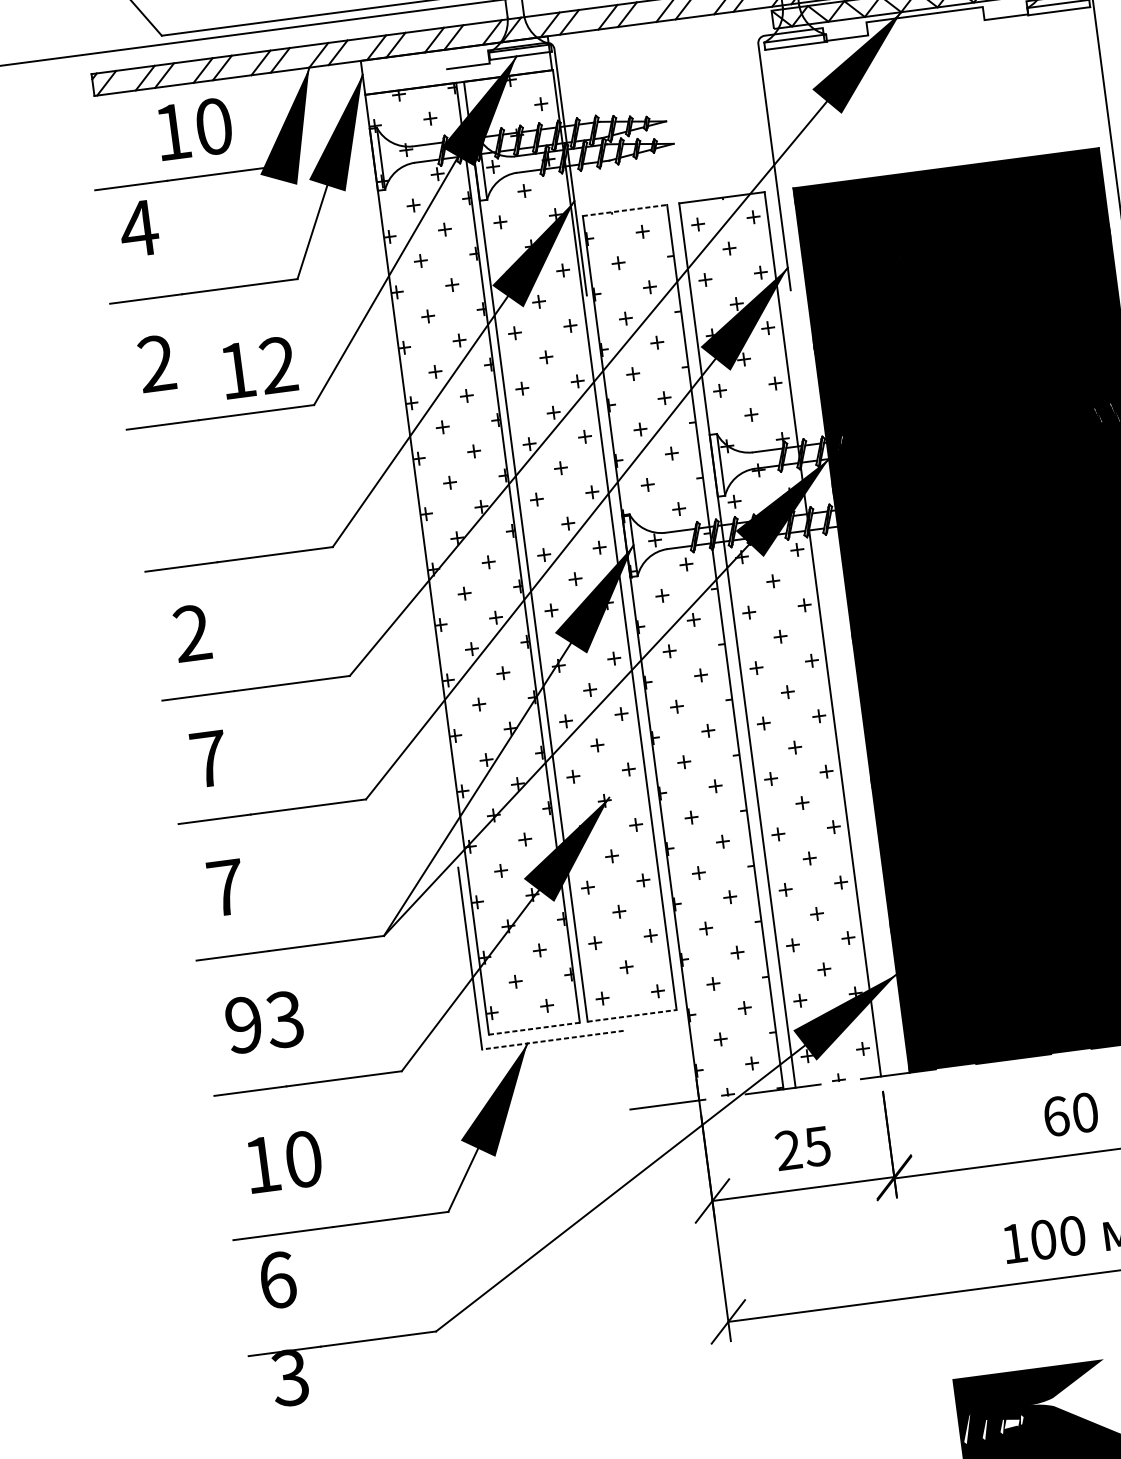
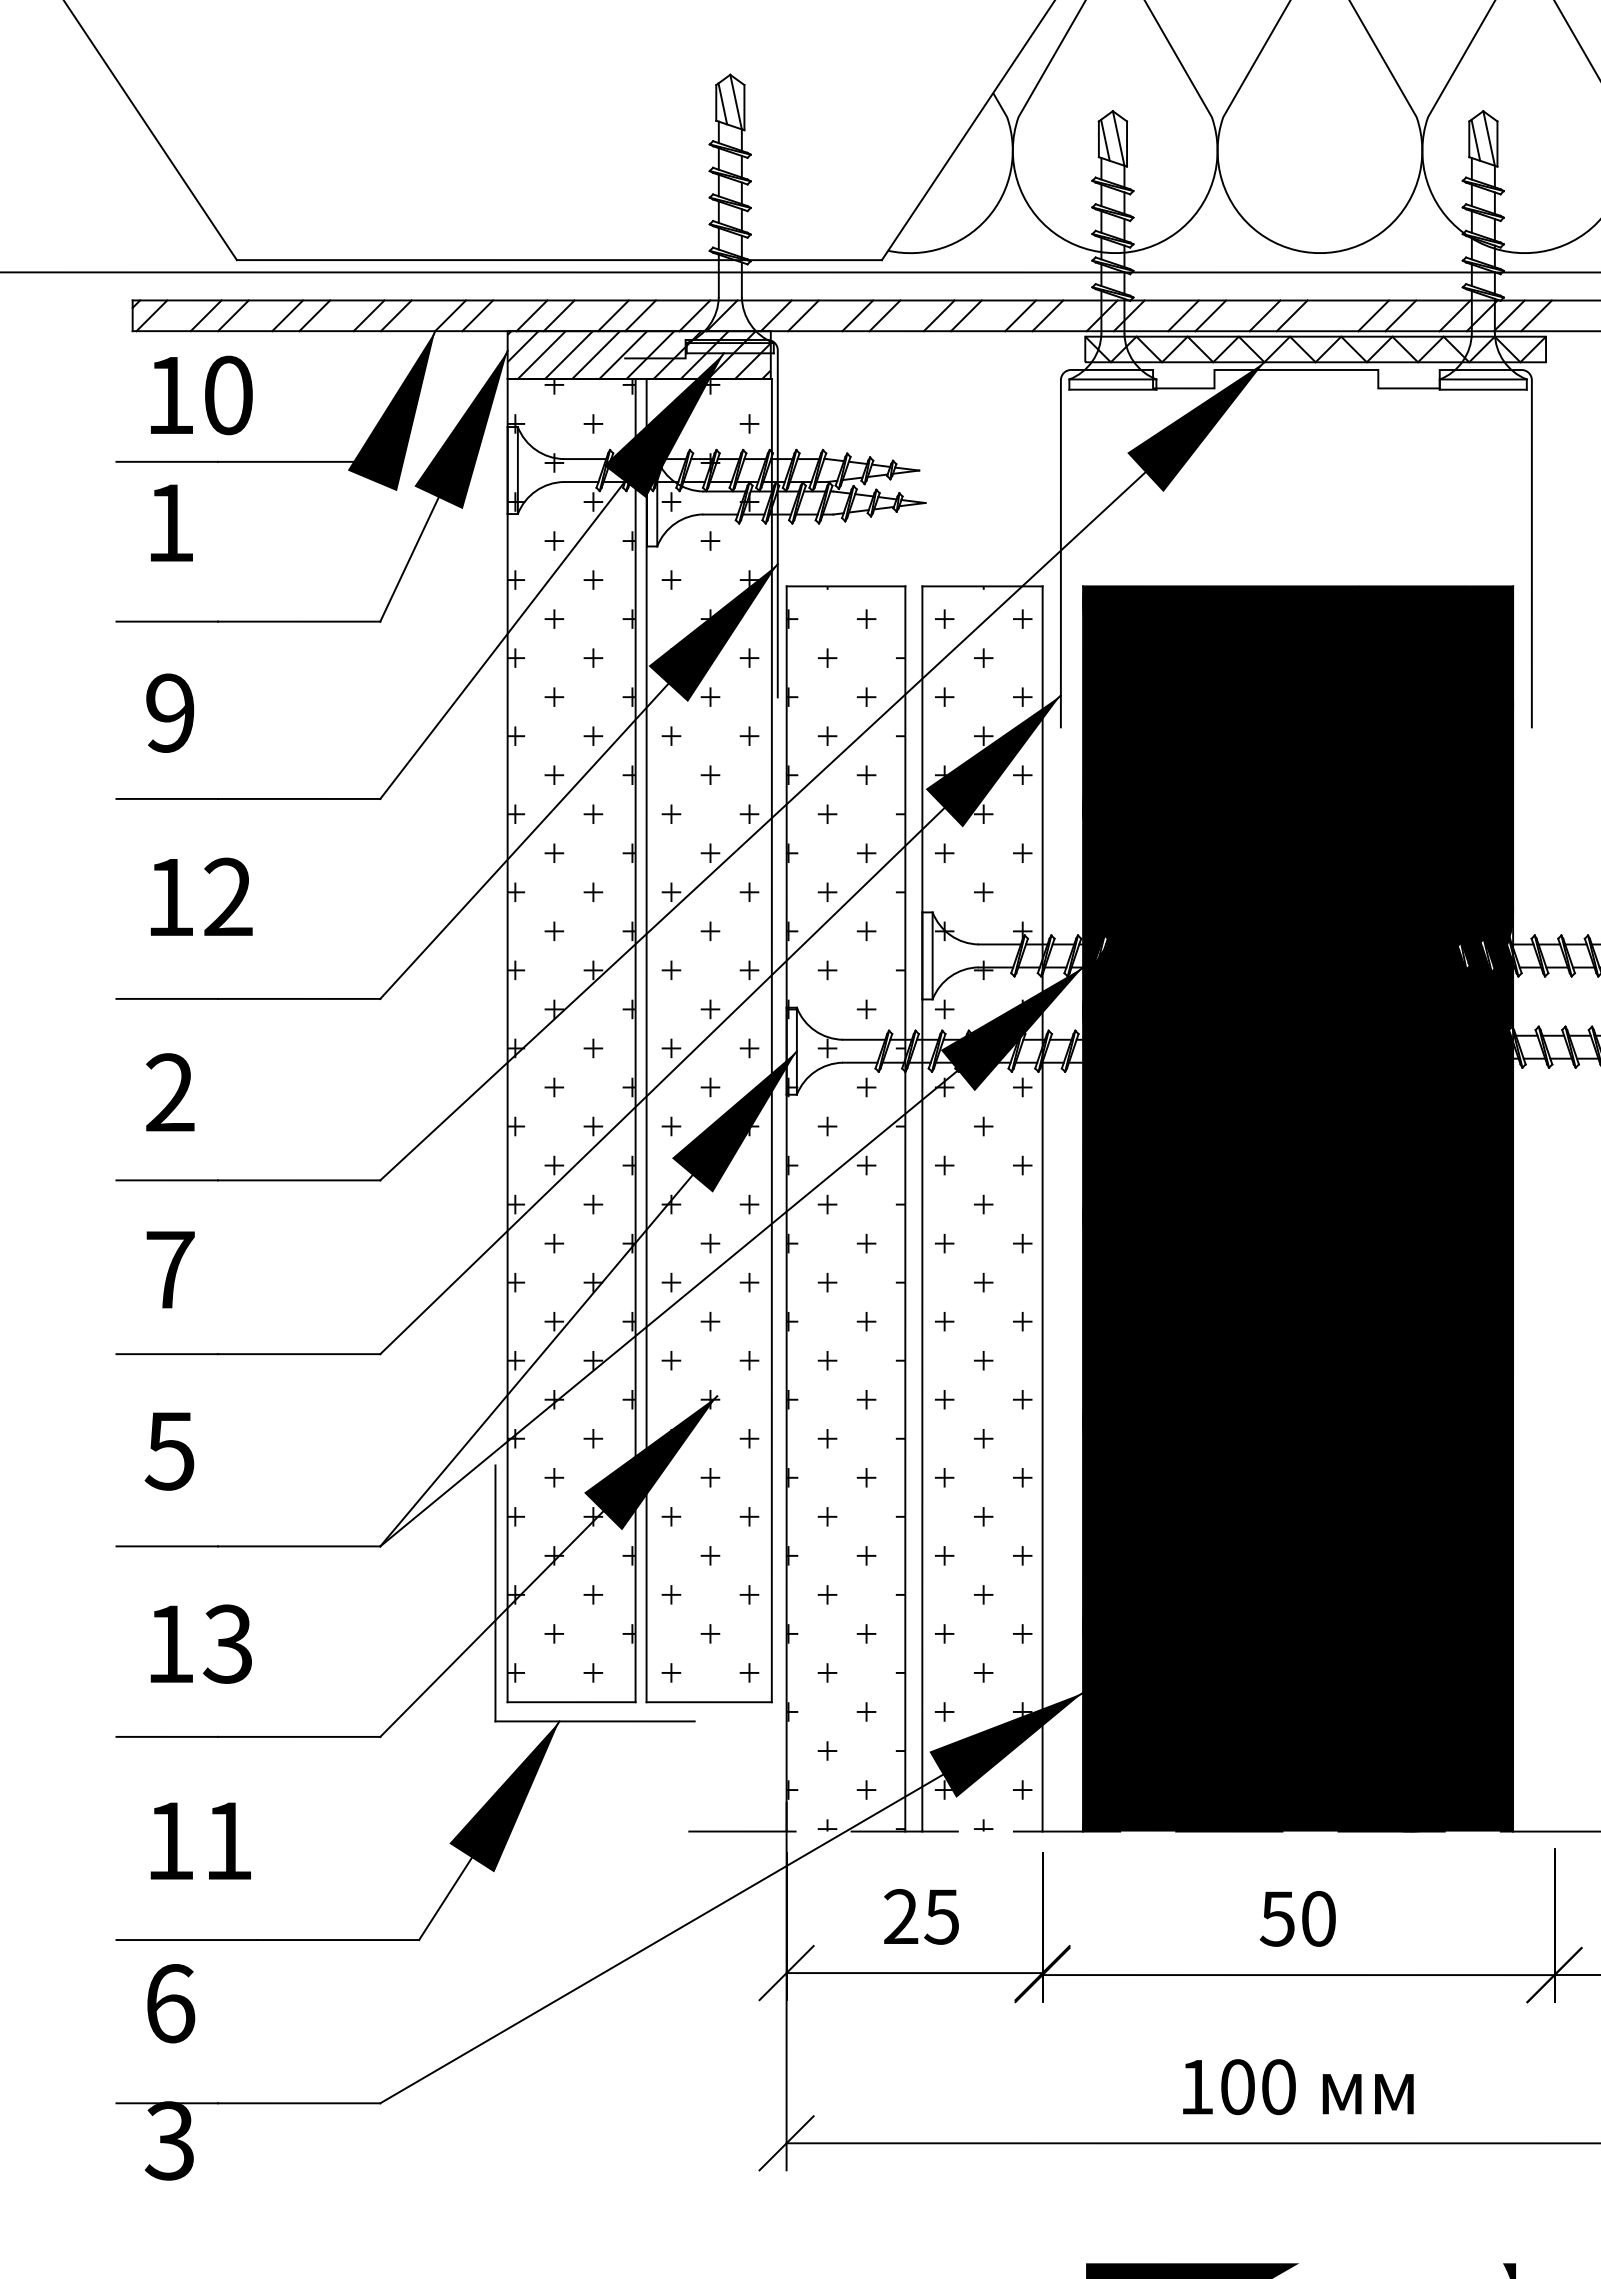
hatch: (456, 65) -> (638, 355), added
text: (194, 129) -> (201, 395), moved
line: (625, 210) -> (846, 586), dashed -> solid
text: (138, 228) -> (169, 522), 4 -> 1
text: (156, 363) -> (170, 712), 2 -> 9
text: (259, 367) -> (201, 896), moved
text: (225, 888) -> (169, 1451), 7 -> 5
line: (632, 1016) -> (709, 1702), dashed -> solid
text: (243, 1024) -> (169, 1643), 93 -> 13
line: (534, 1028) -> (571, 1702), dashed -> solid
line: (553, 1040) -> (595, 1721), dashed -> solid
text: (1056, 1116) -> (1277, 1918), 60 -> 50
text: (303, 1159) -> (228, 1840), 10 -> 11

